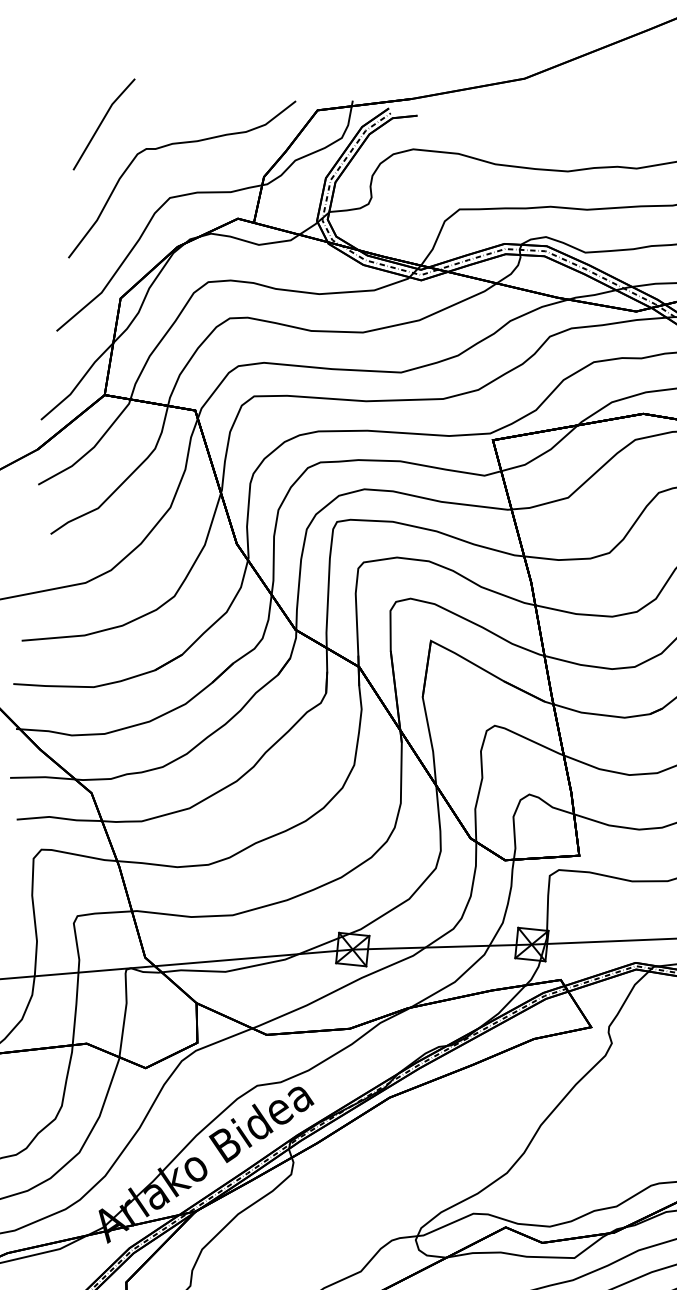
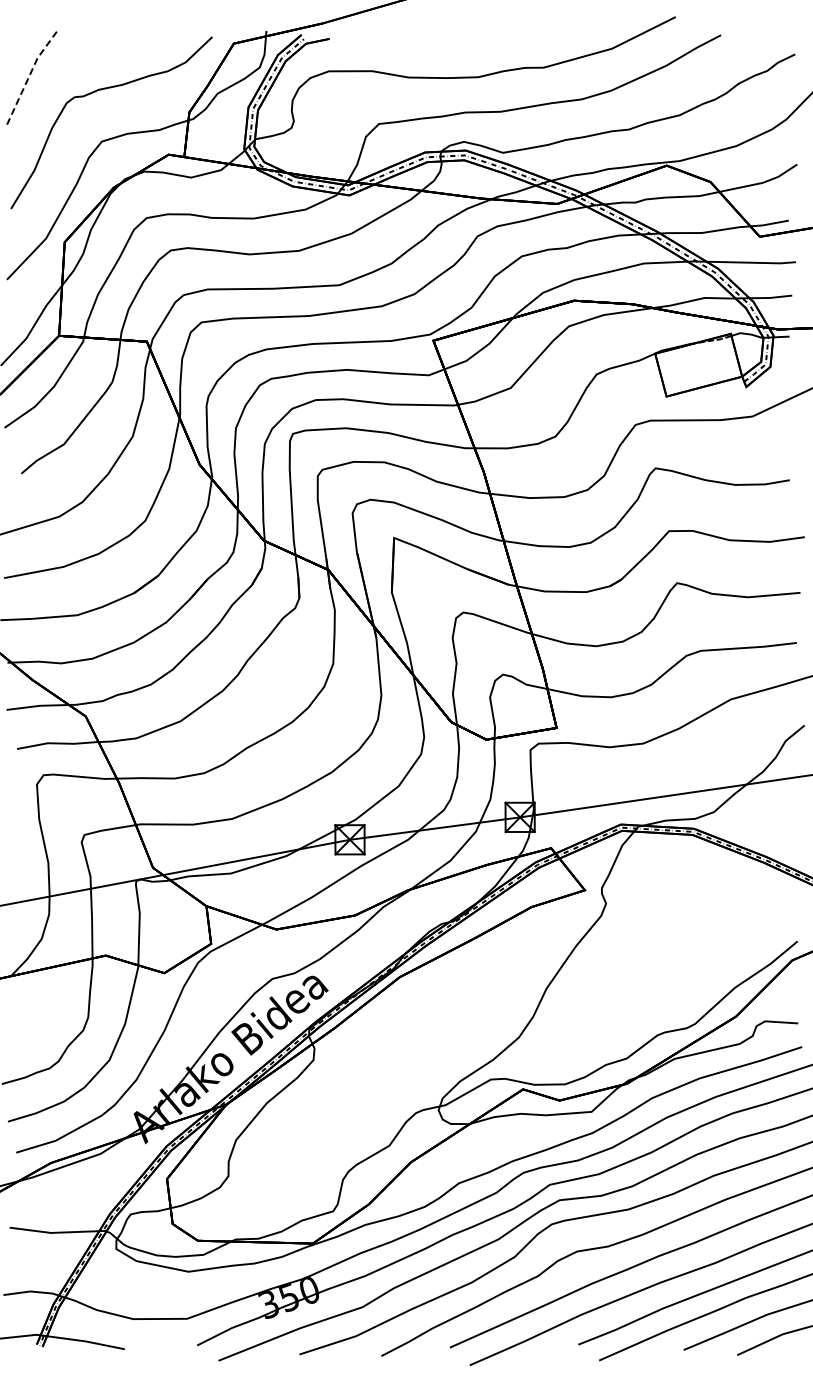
line: (101, 122) -> (29, 76), solid -> dashed

